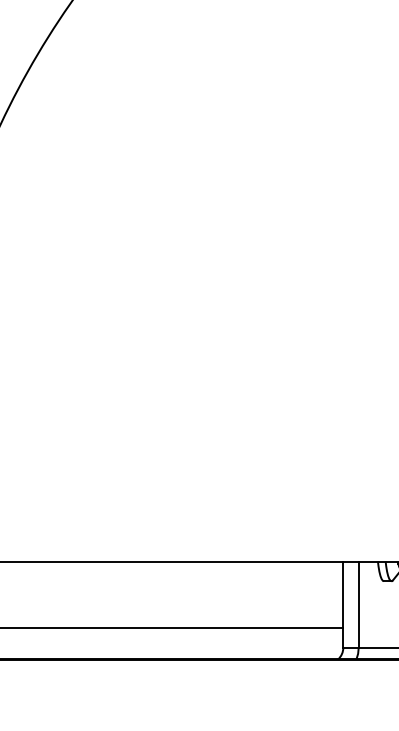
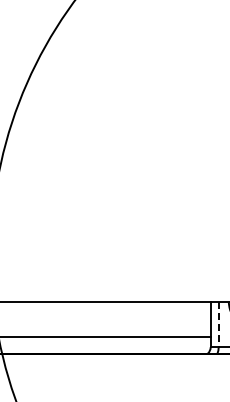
line: (358, 603) -> (218, 324), solid -> dashed

